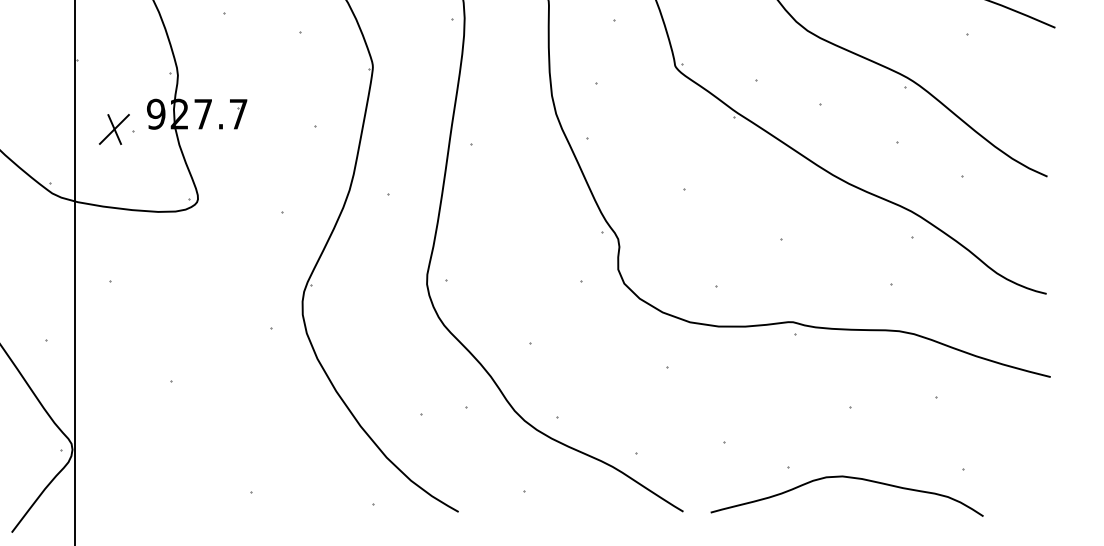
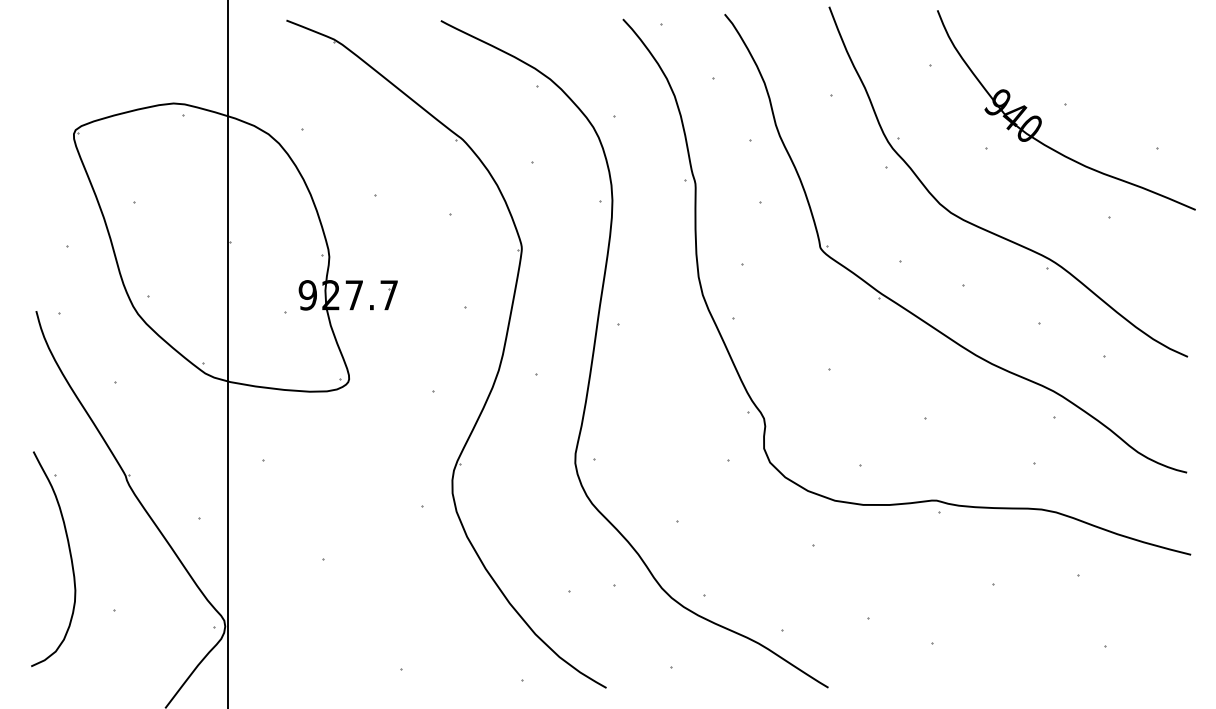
part: (114, 129) -> (266, 310), removed
curve: (846, 478) -> (989, 654), removed

